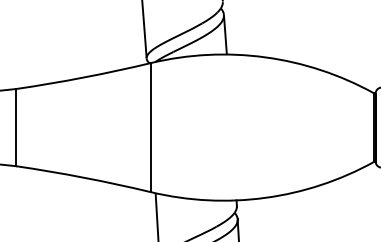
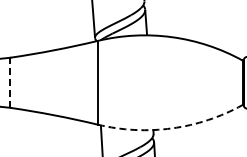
line: (16, 127) -> (10, 82), solid -> dashed
arc: (266, 198) -> (172, 128), solid -> dashed

